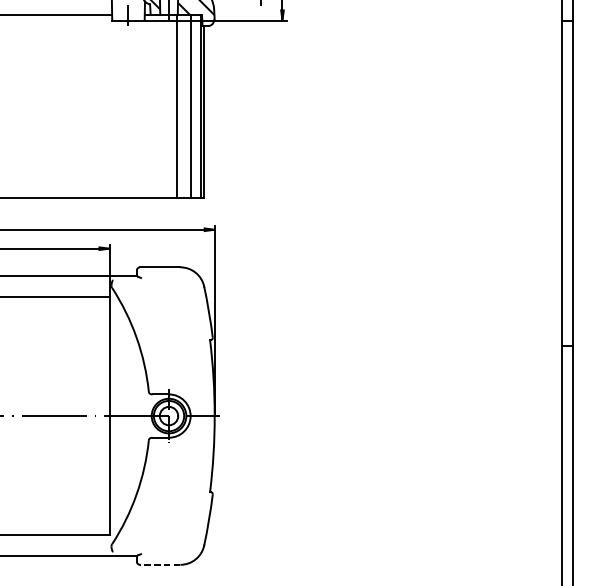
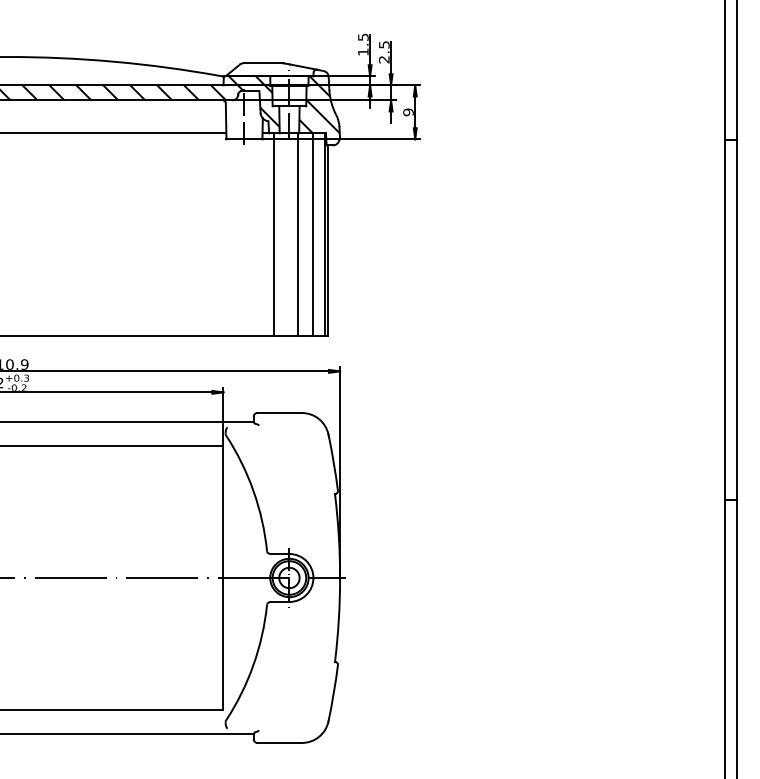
line: (155, 106) -> (274, 234), added
line: (160, 564) -> (279, 742), dashed -> solid

